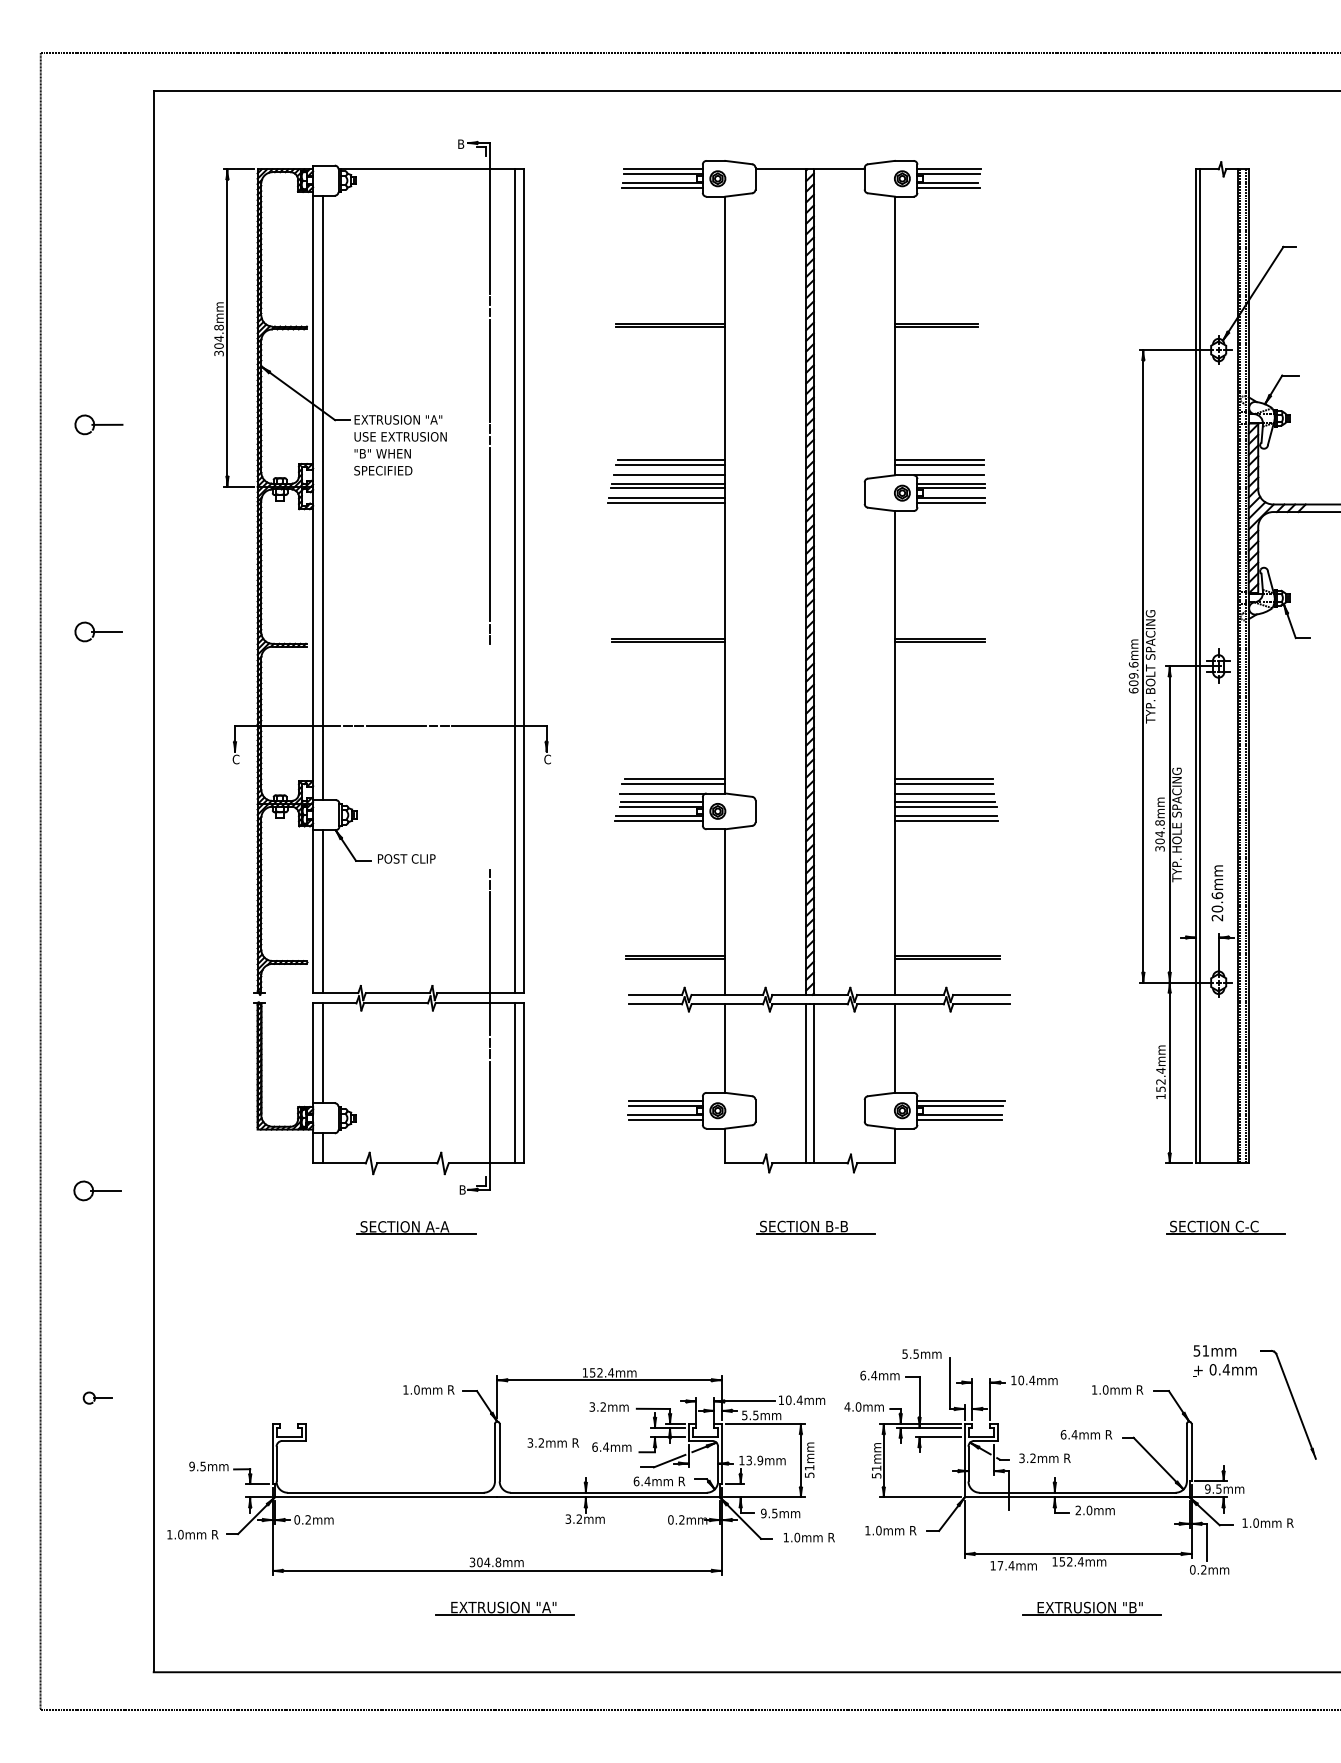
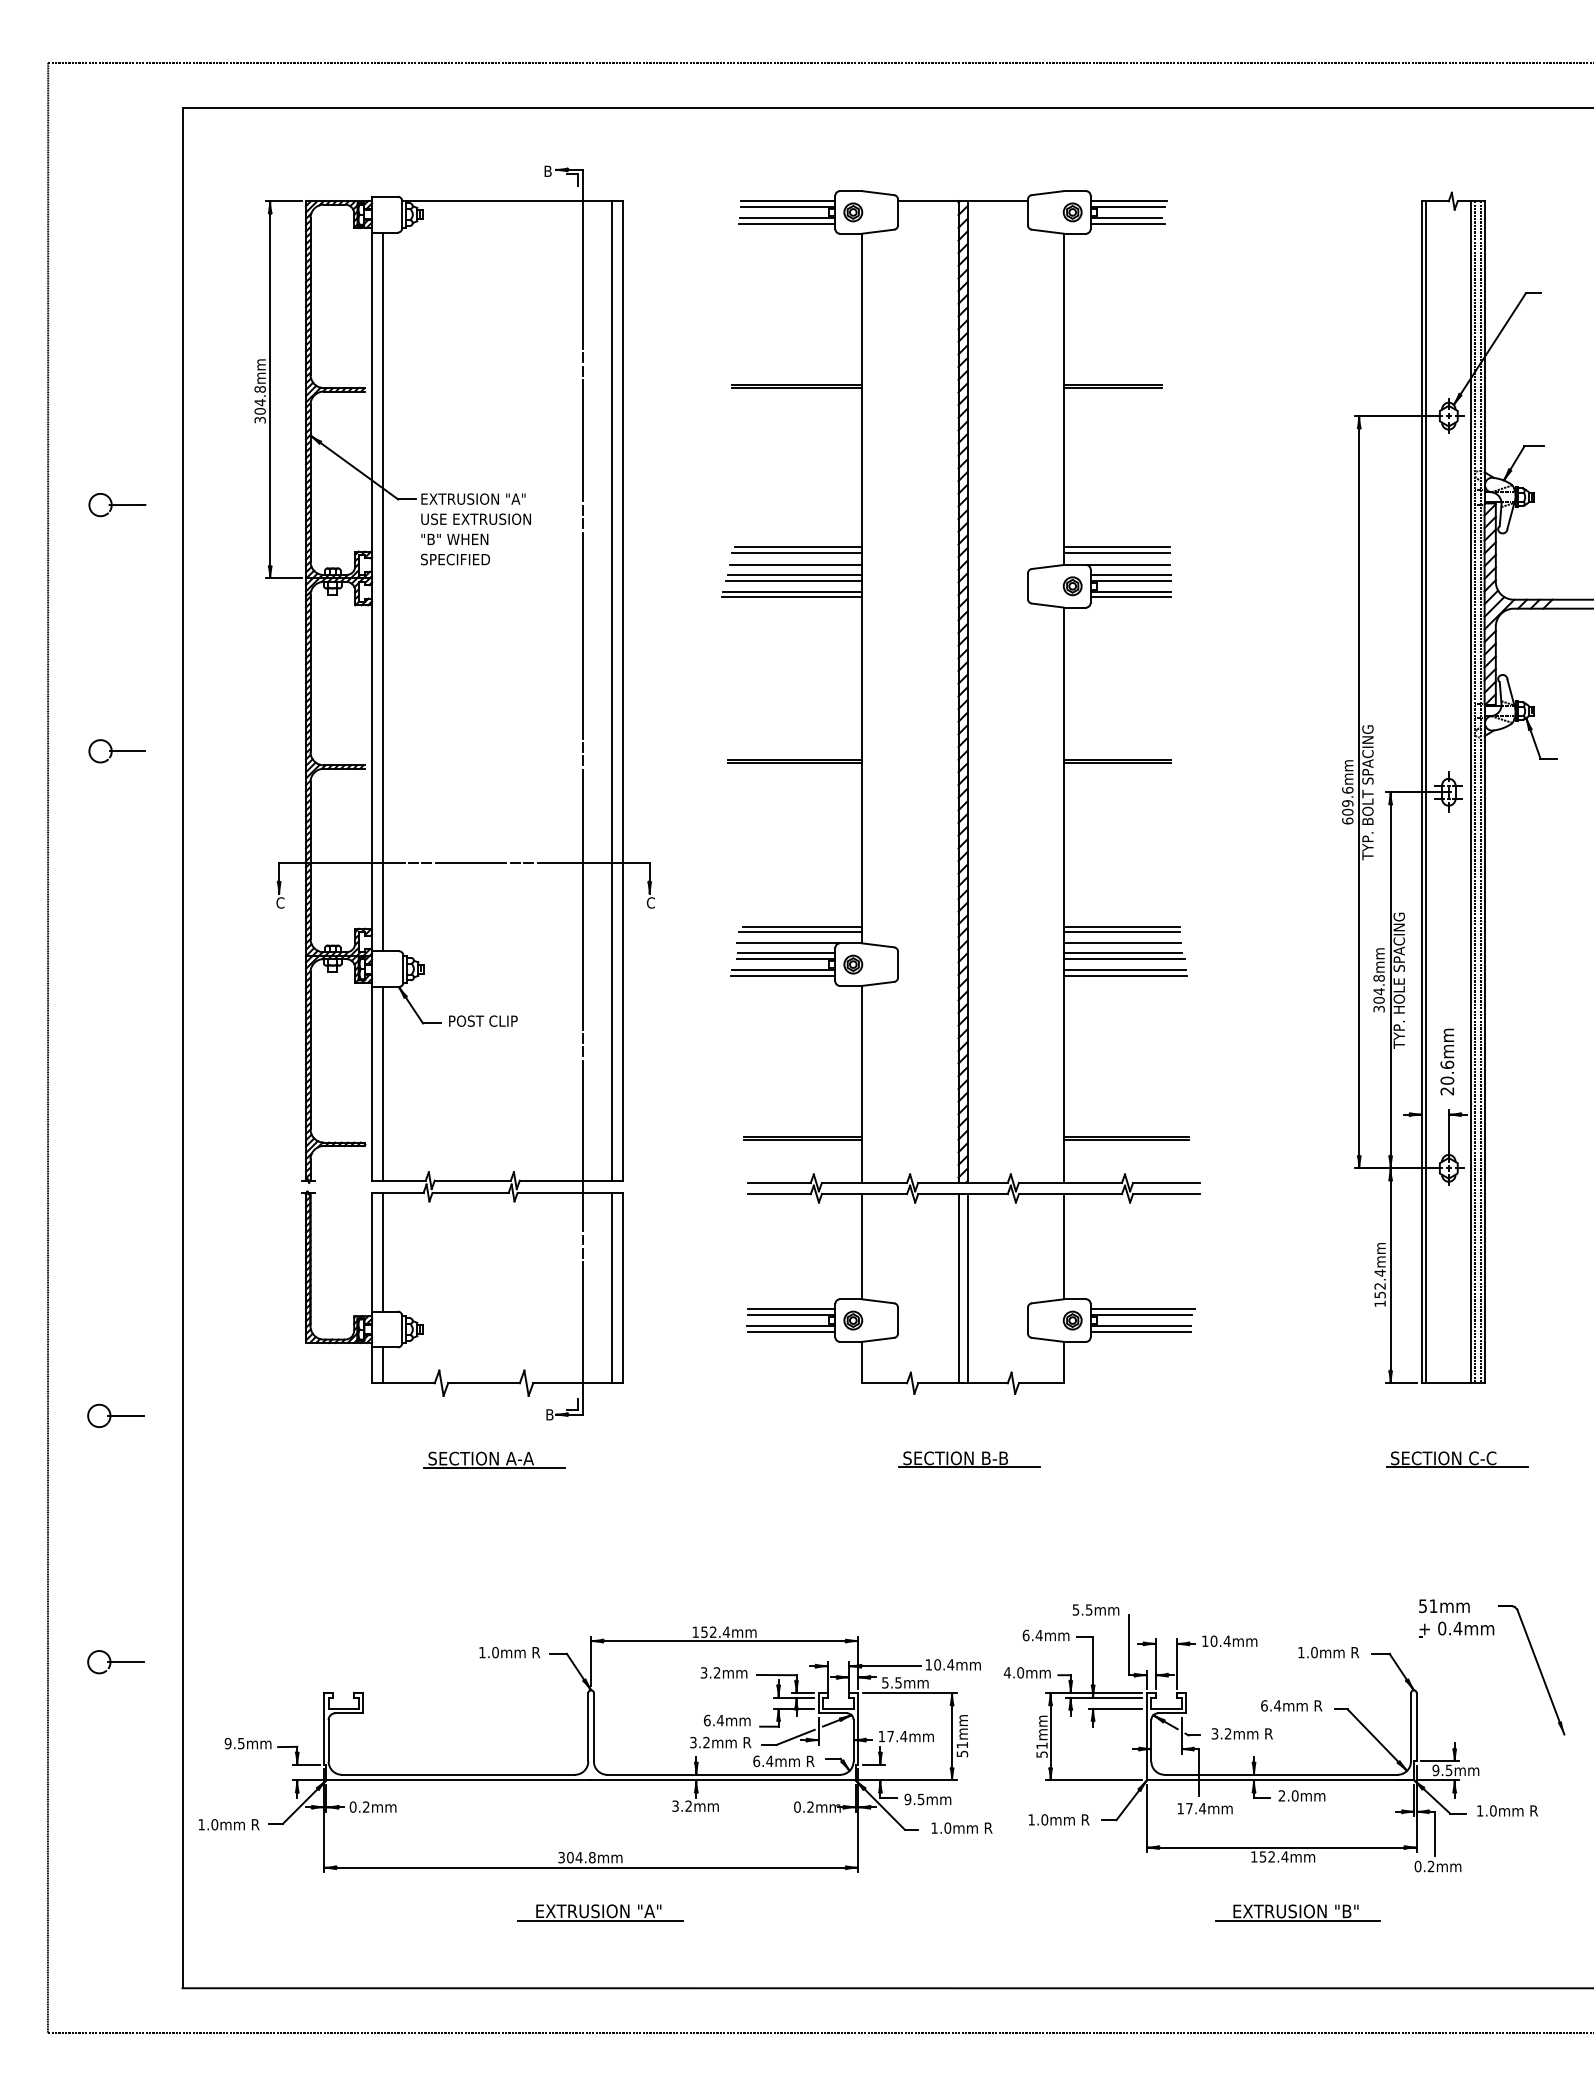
line: (490, 756) -> (582, 899), added
part: (97, 1398) -> (115, 1662), size x1.67
text: (553, 1442) -> (720, 1742), moved
text: (755, 1460) -> (897, 1736), 13.9mm -> 17.4mm
text: (1013, 1565) -> (1204, 1808), moved

